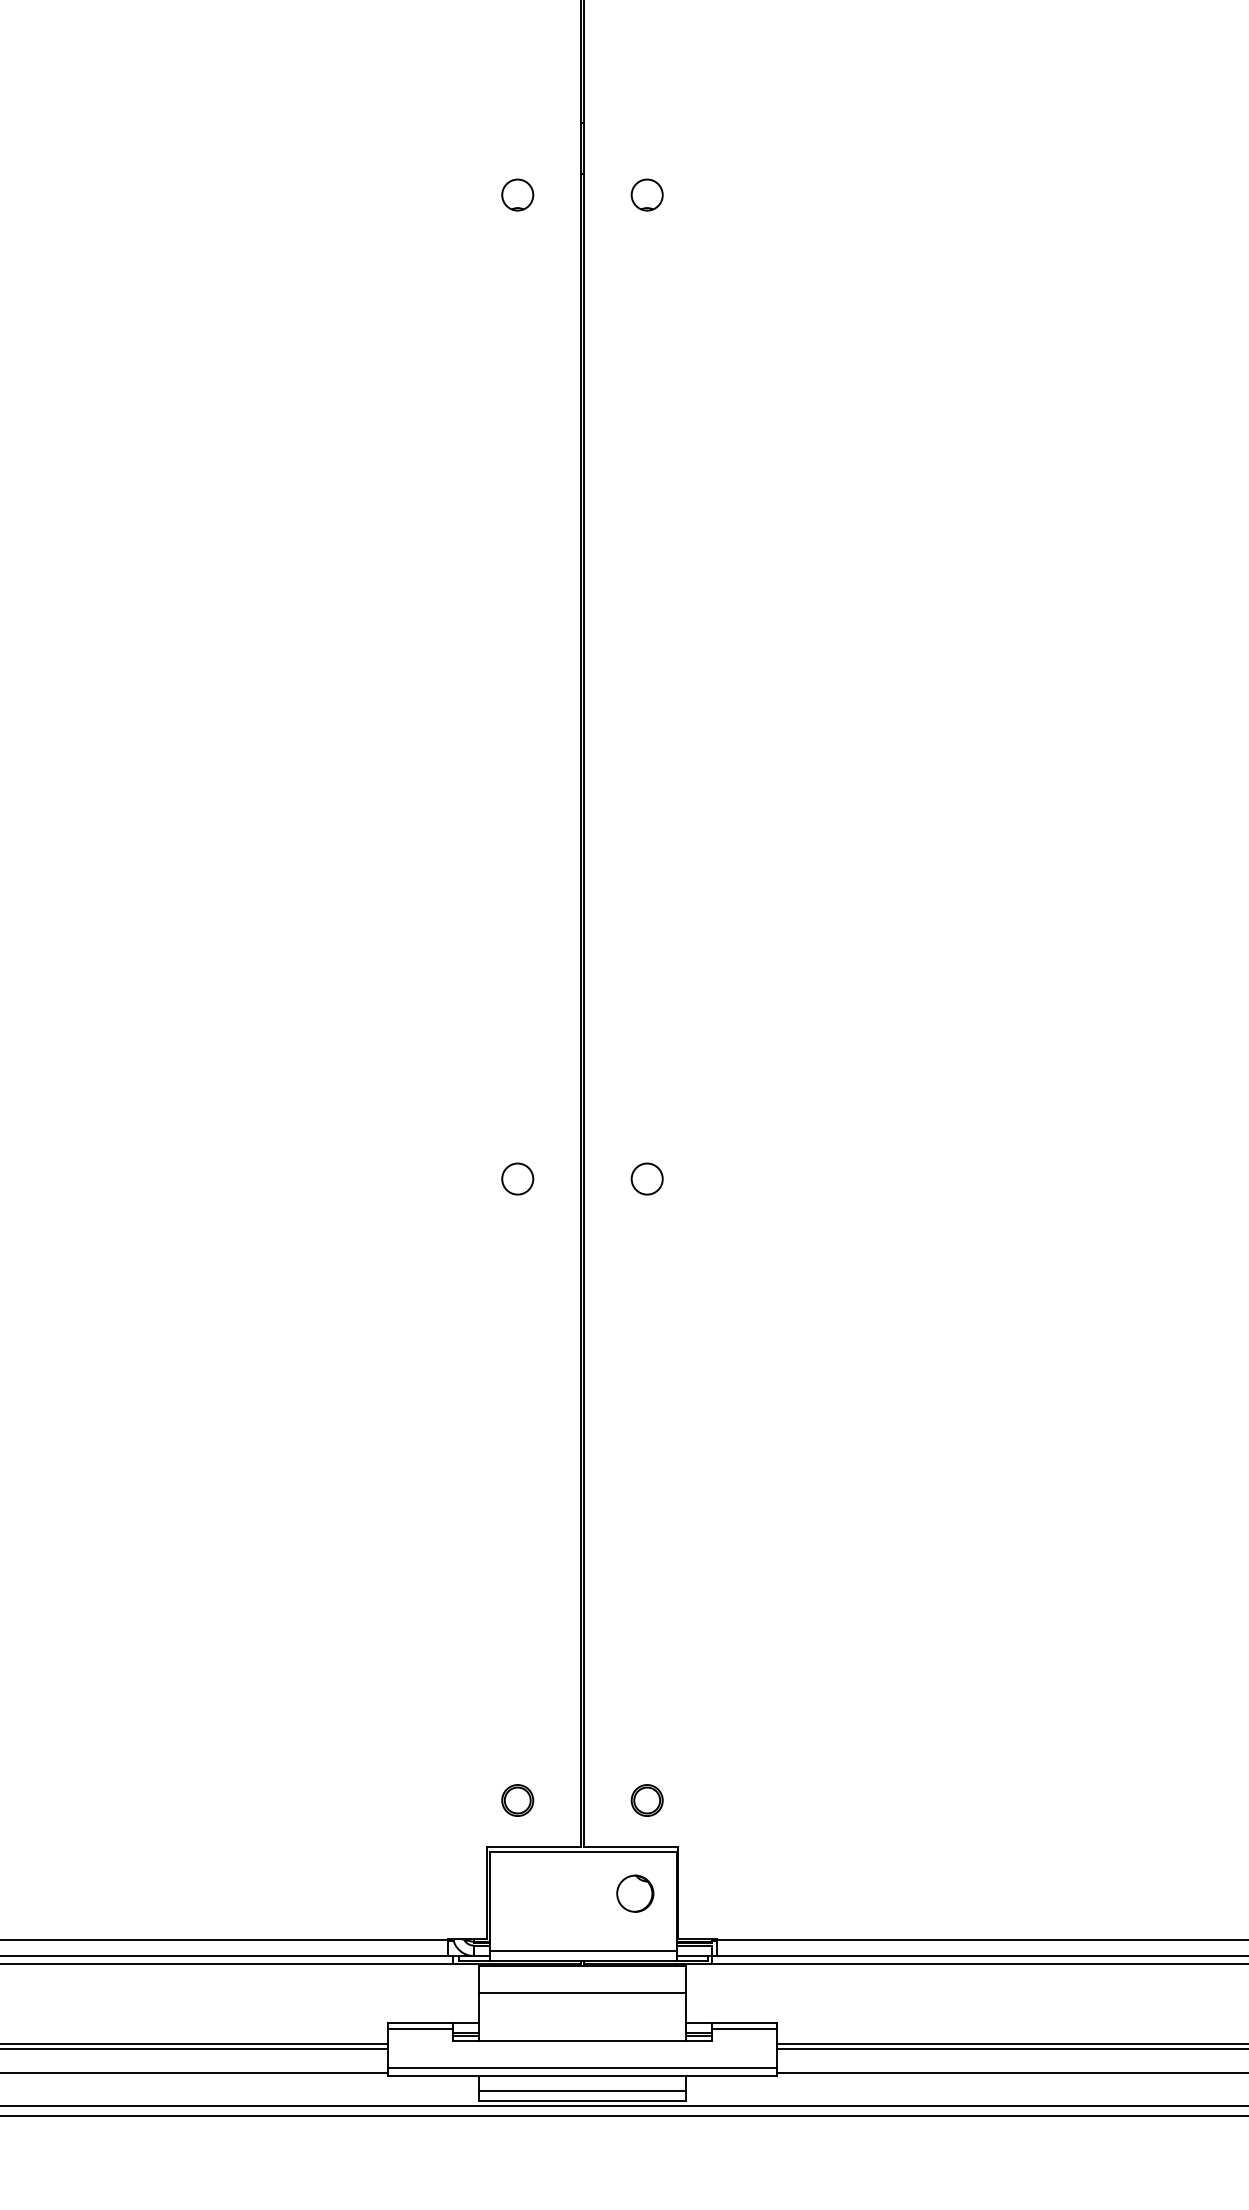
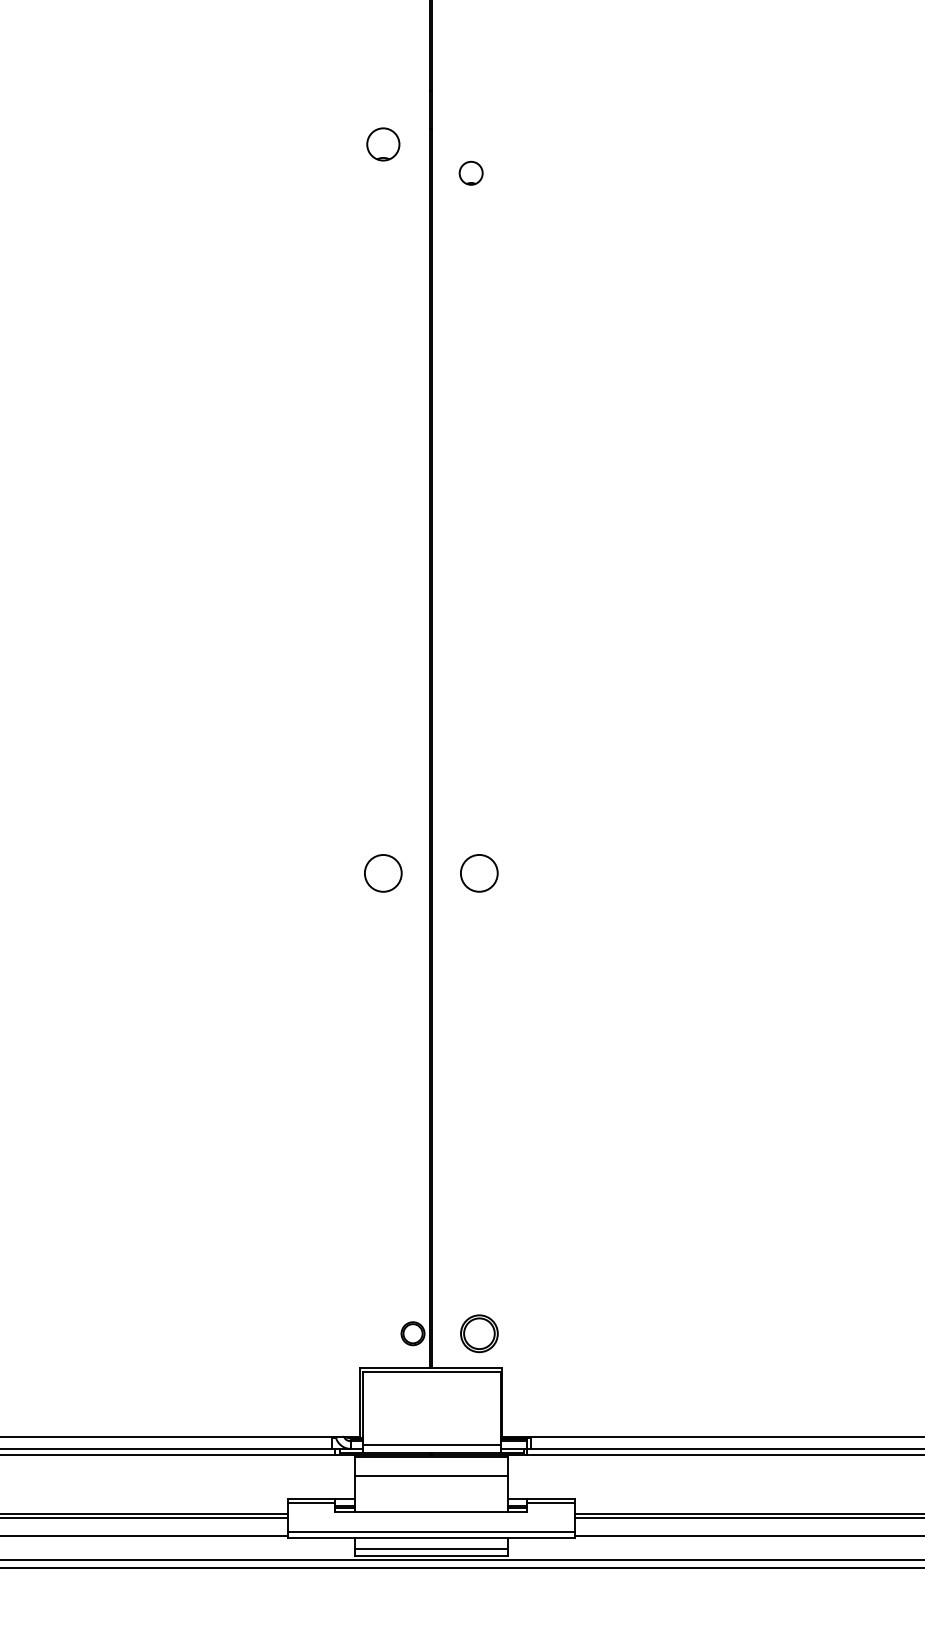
part: (517, 194) -> (383, 144), size x1.4
part: (646, 194) -> (470, 172), moved
circle: (517, 1178) -> (383, 872), size x1.6
circle: (646, 1178) -> (478, 872), size x1.6
part: (517, 1800) -> (412, 1333), moved
part: (646, 1800) -> (478, 1333), size x1.6
part: (635, 1893) -> (470, 1402), removed

